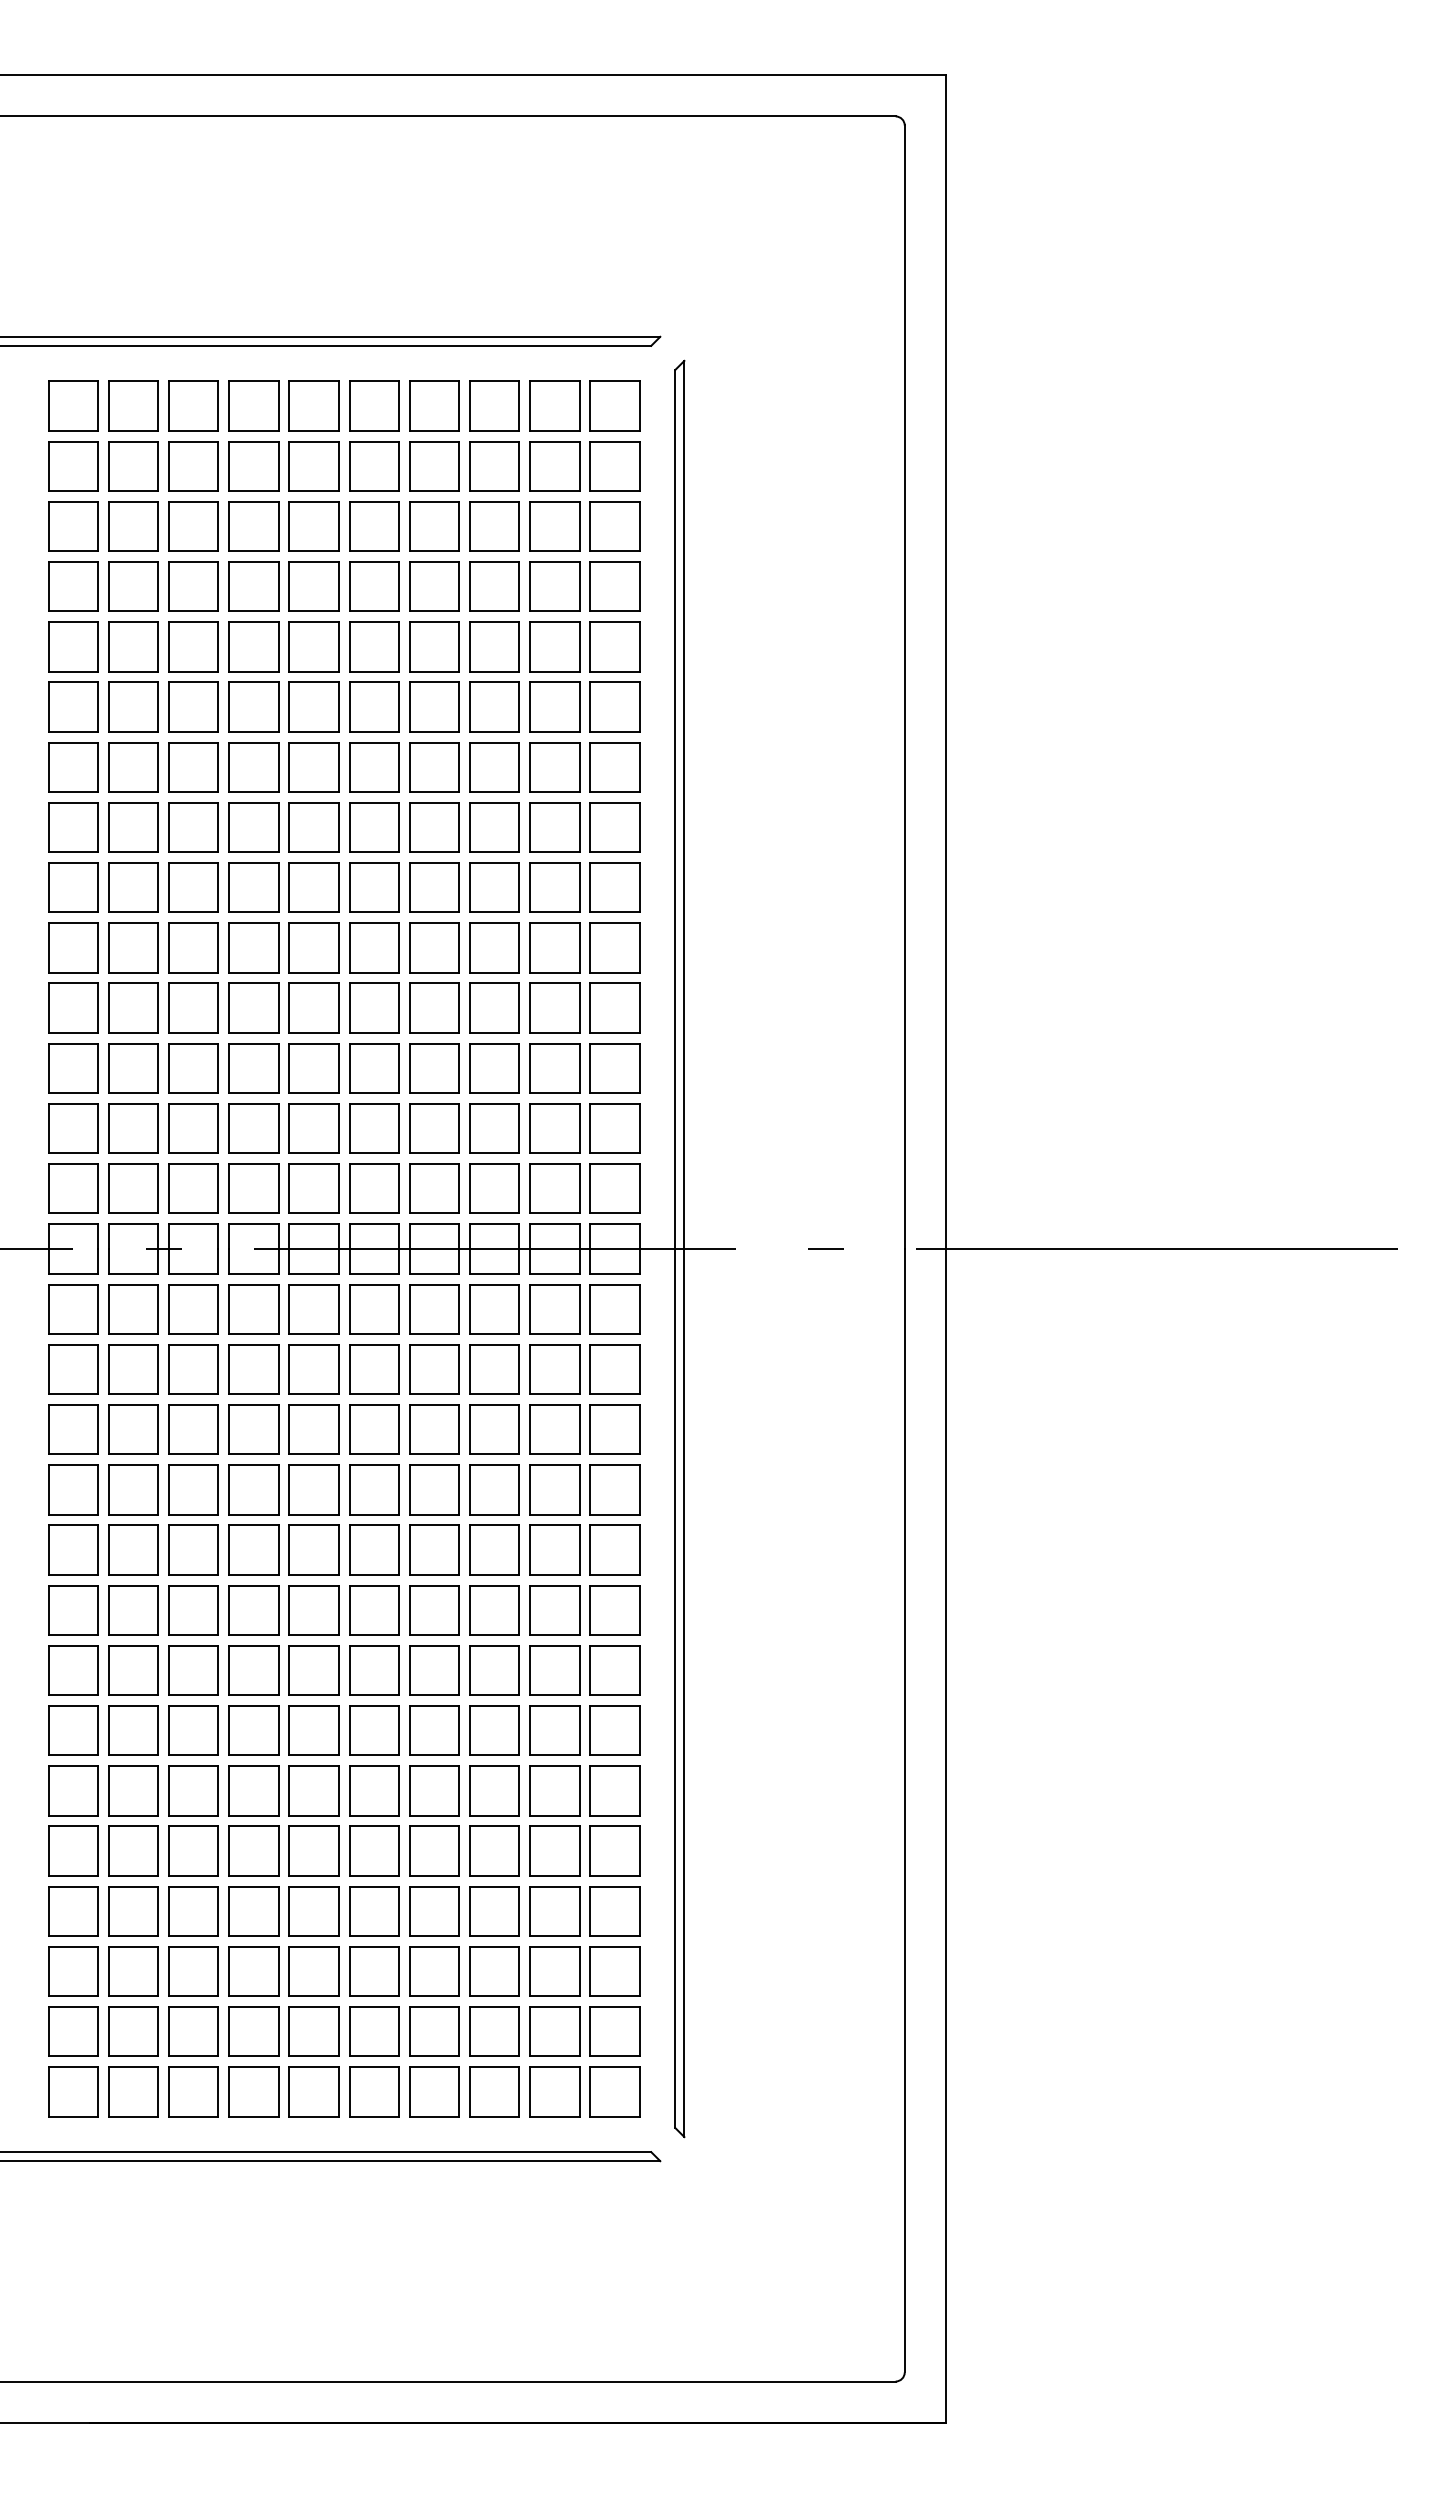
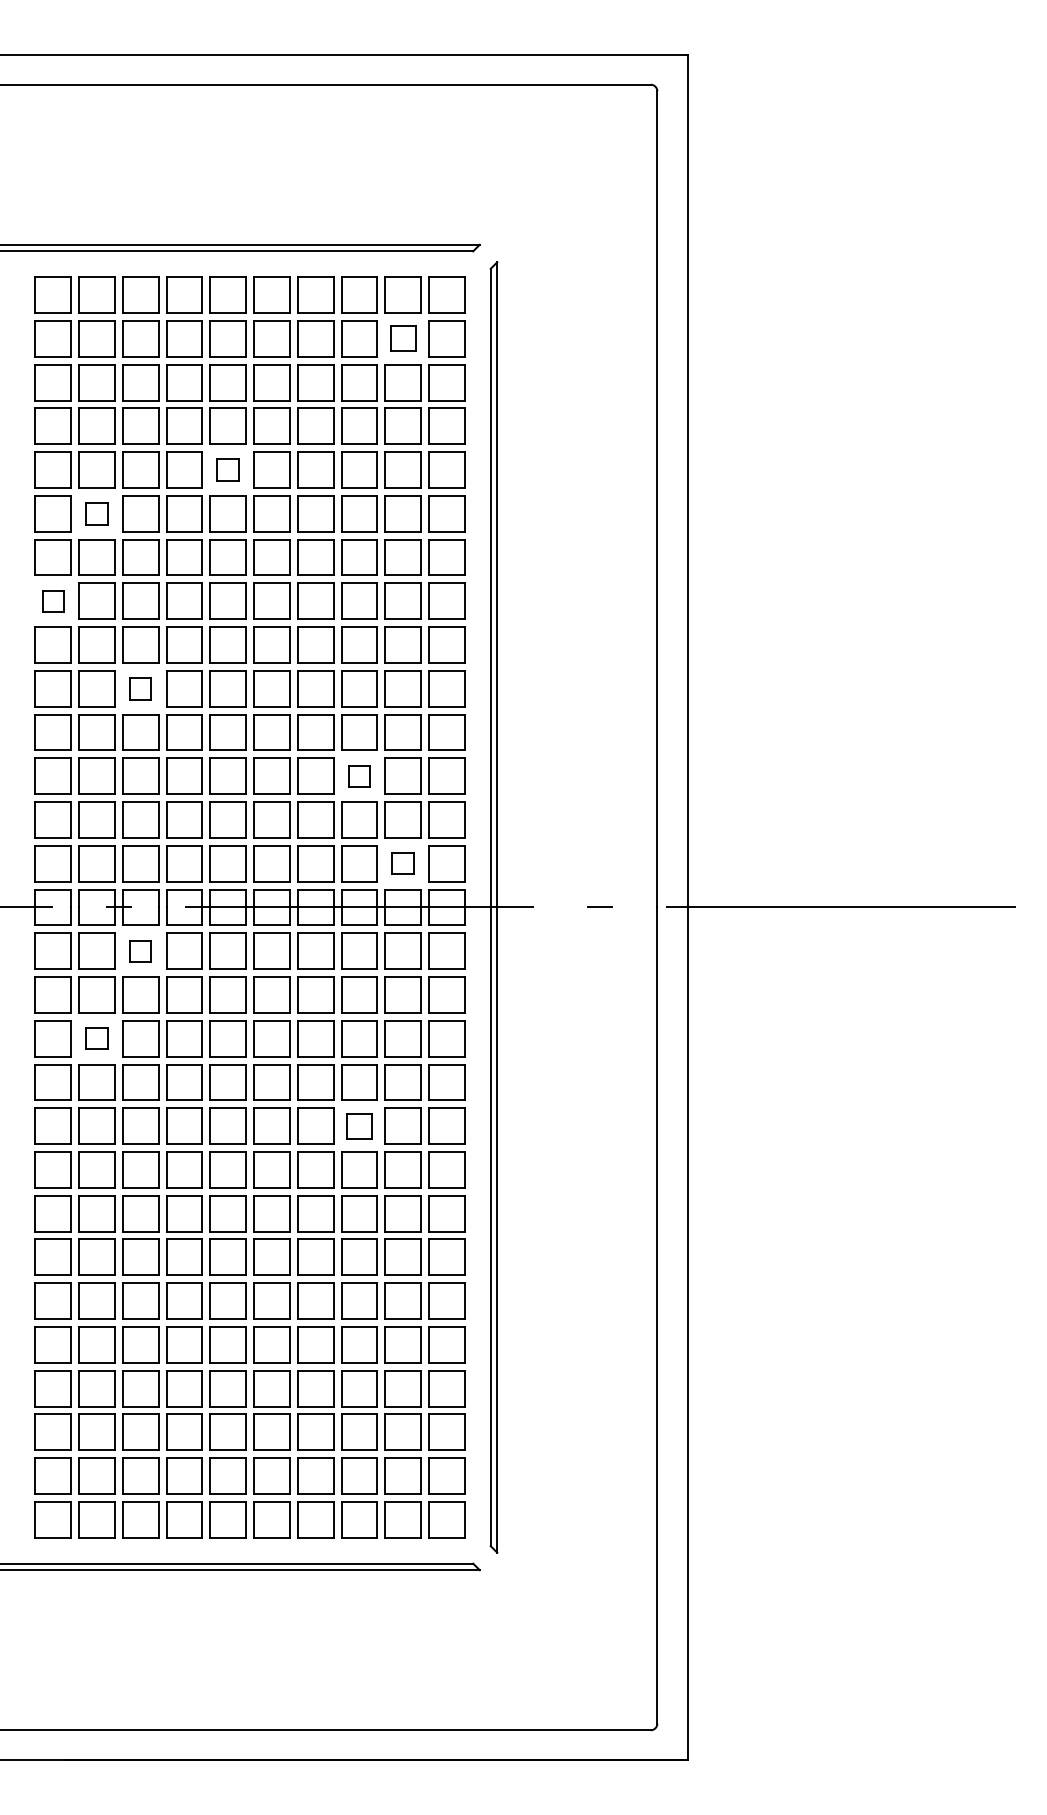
part: (554, 466) -> (402, 339), size x0.7
part: (313, 646) -> (227, 469), size x0.6
part: (133, 706) -> (97, 513), size x0.6
part: (73, 827) -> (53, 601), size x0.6
part: (193, 947) -> (140, 688), size x0.6
part: (494, 1068) -> (359, 776), size x0.6
part: (554, 1188) -> (402, 863), size x0.6
part: (193, 1309) -> (140, 951), size x0.6
part: (133, 1429) -> (97, 1038), size x0.6
part: (494, 1549) -> (359, 1125), size x0.7

